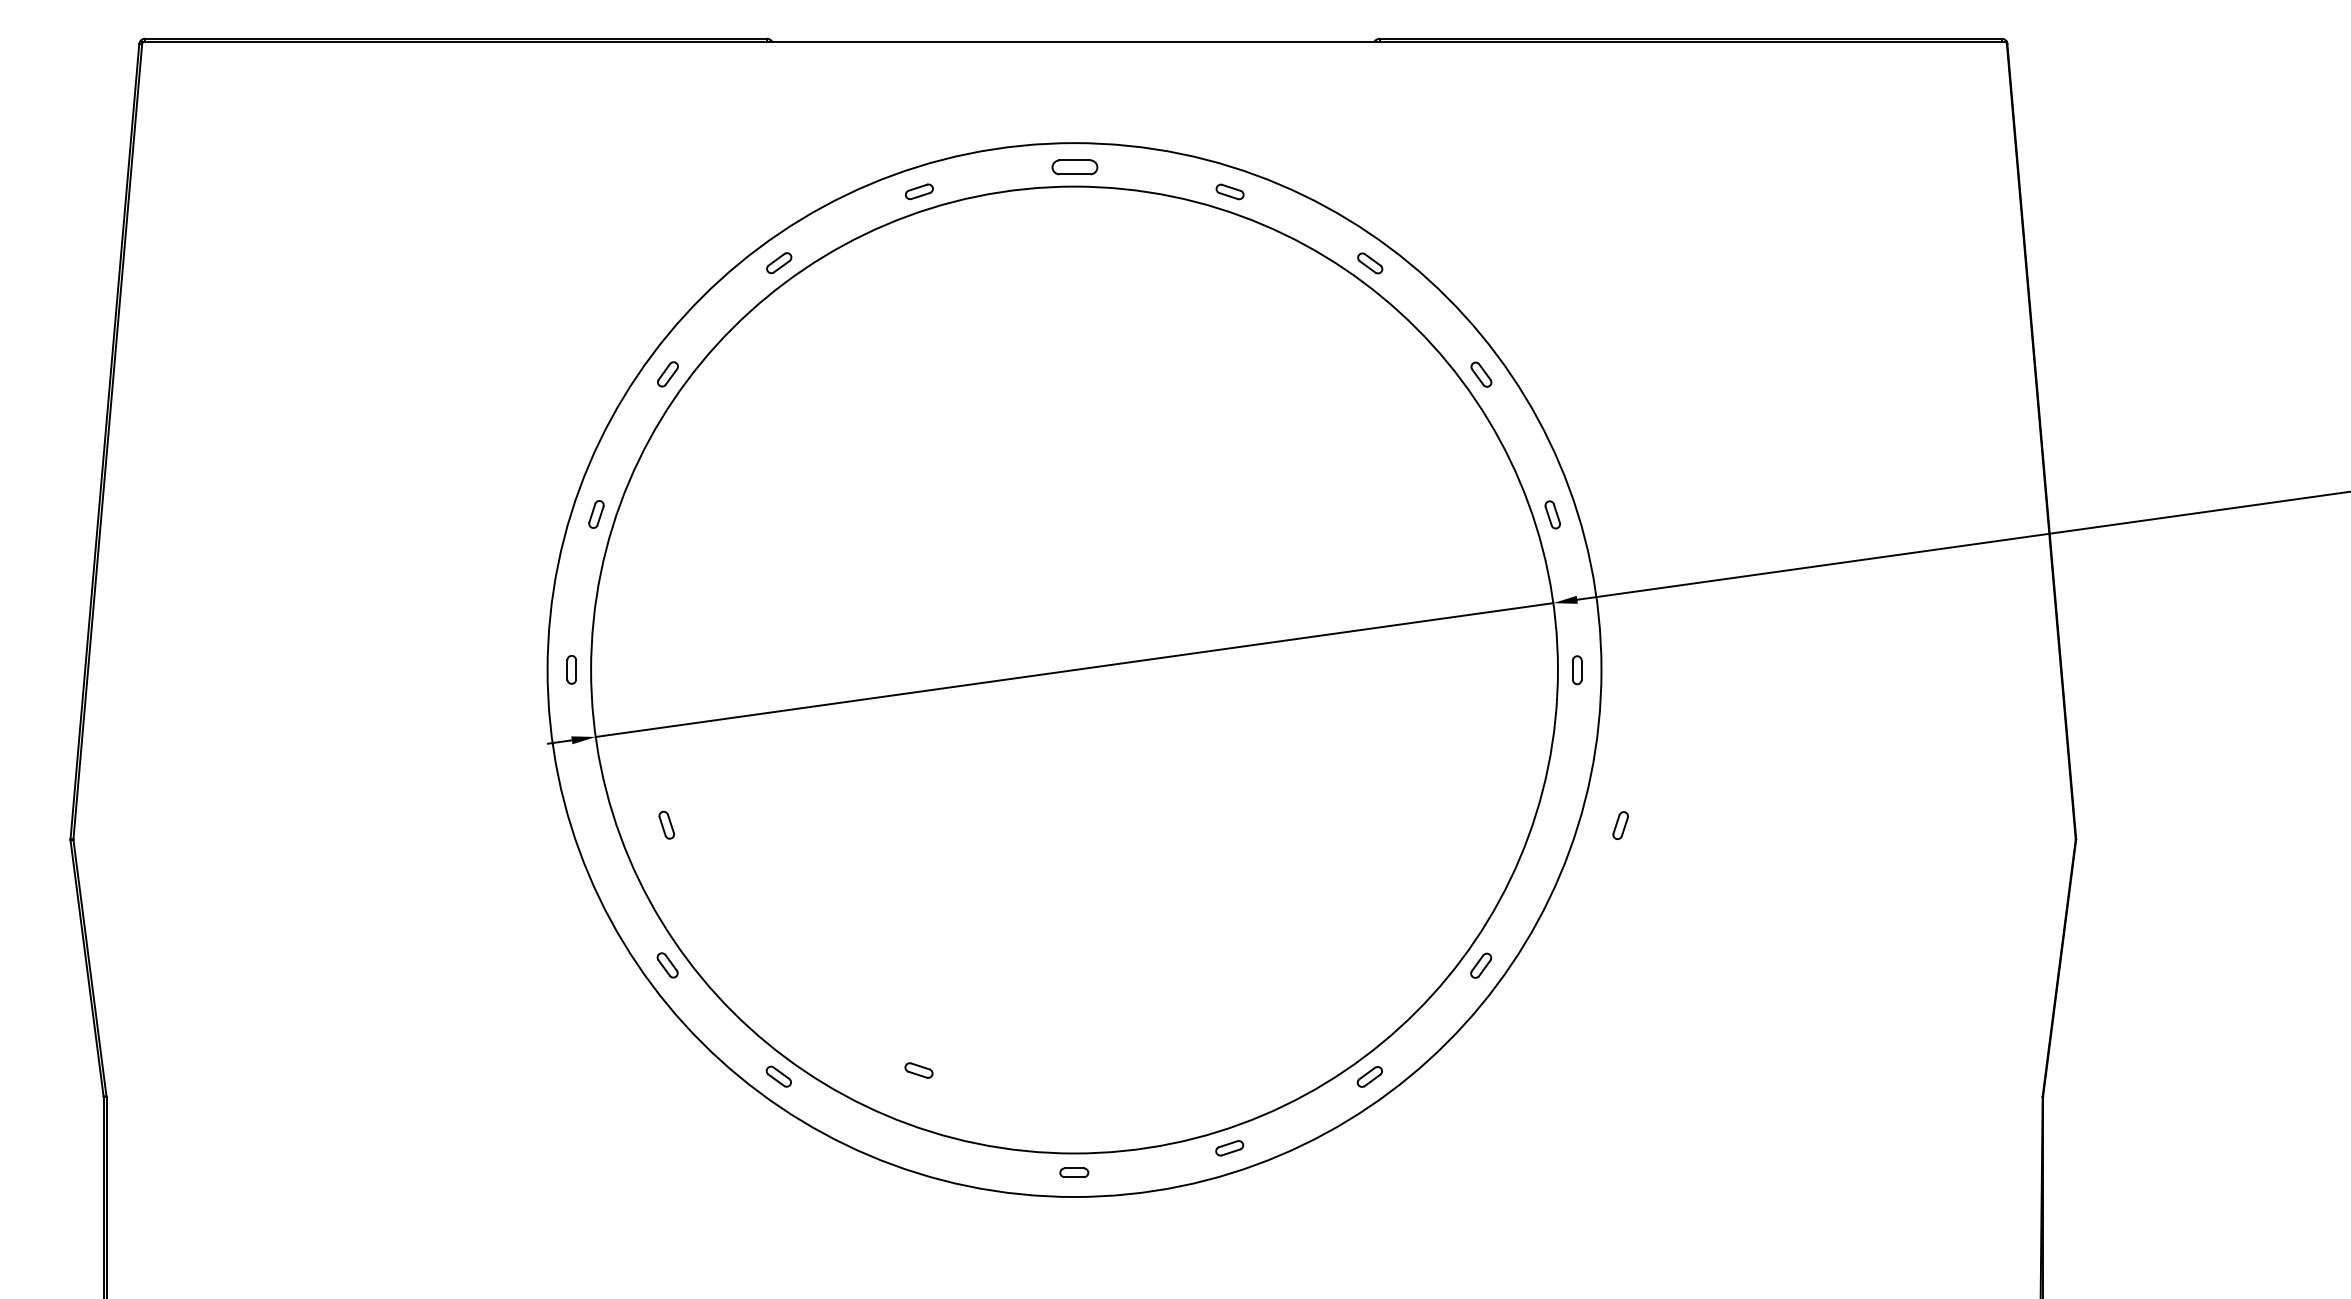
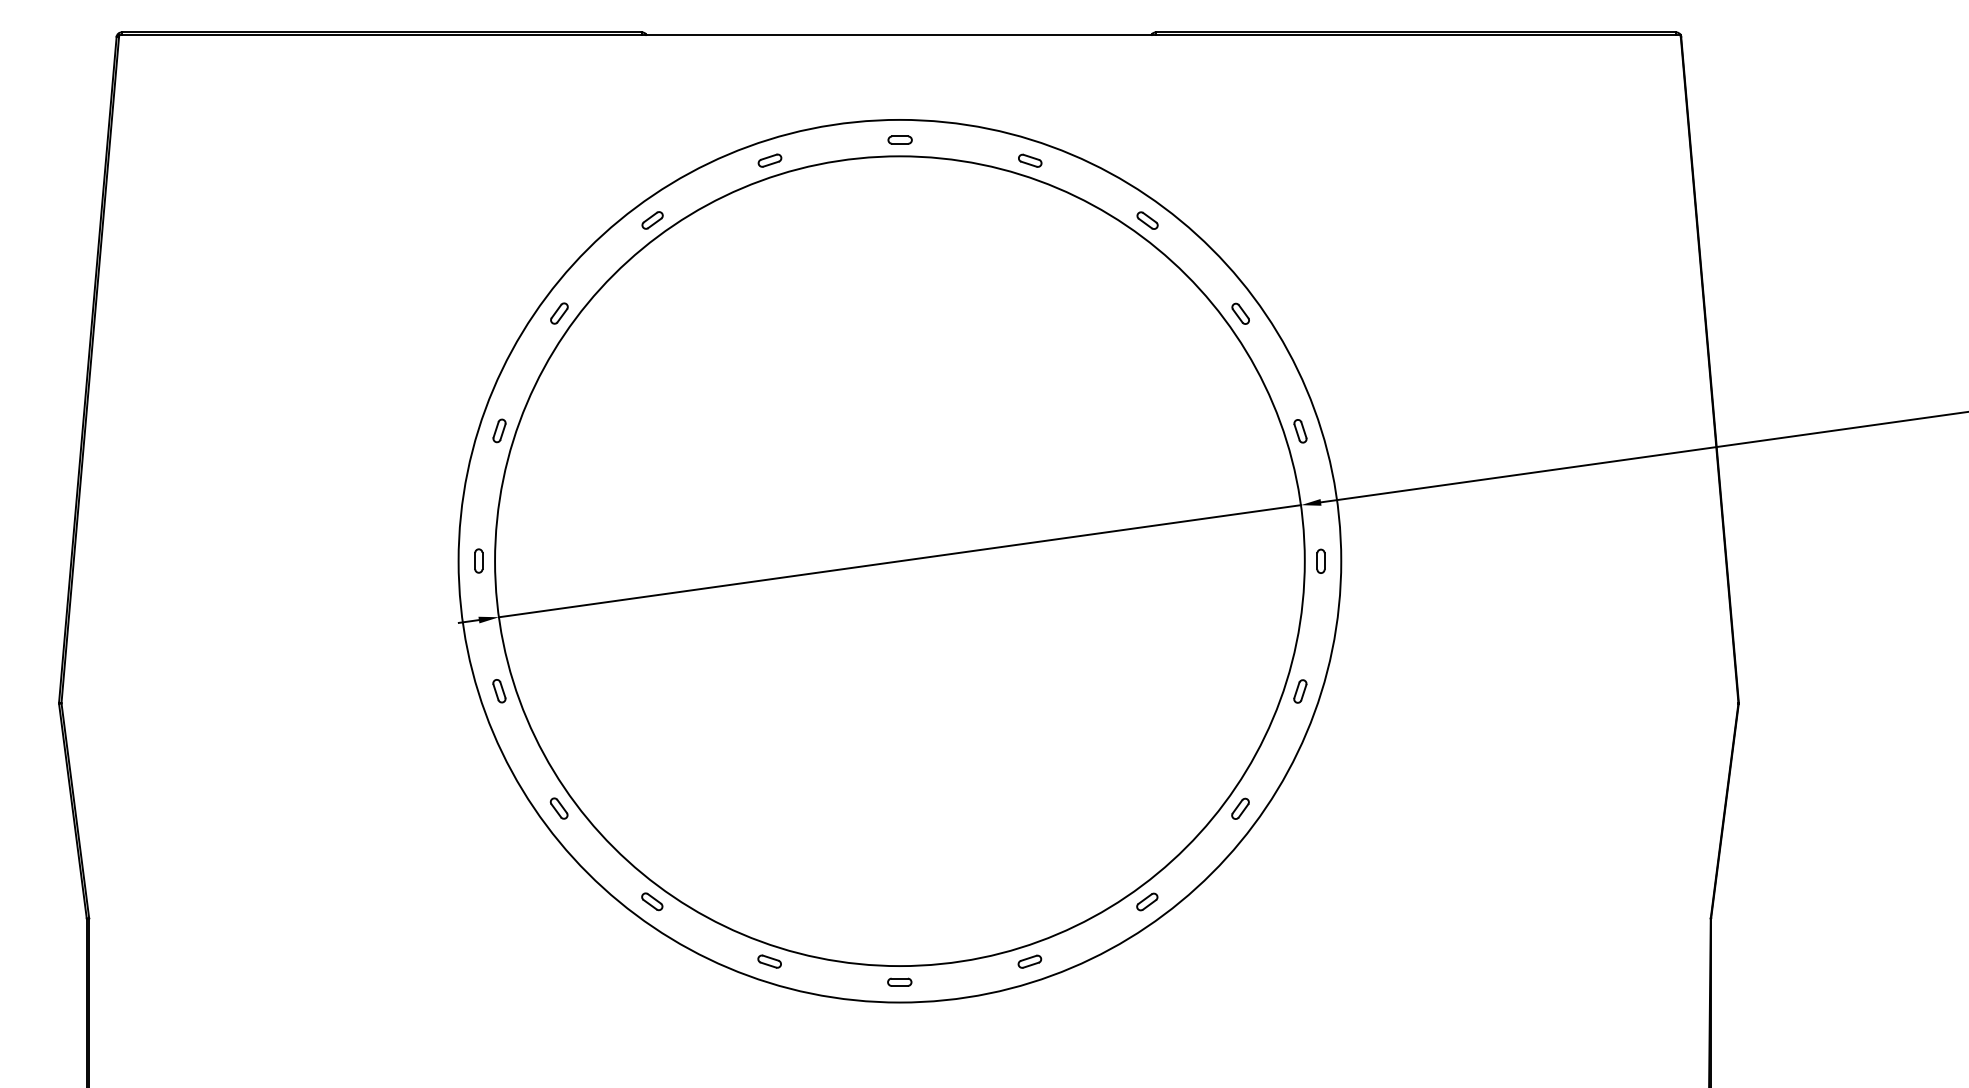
part: (1074, 166) -> (899, 139), size x0.62
part: (666, 825) -> (499, 691), moved
part: (1620, 825) -> (1300, 691), moved
part: (918, 1070) -> (769, 961), moved

